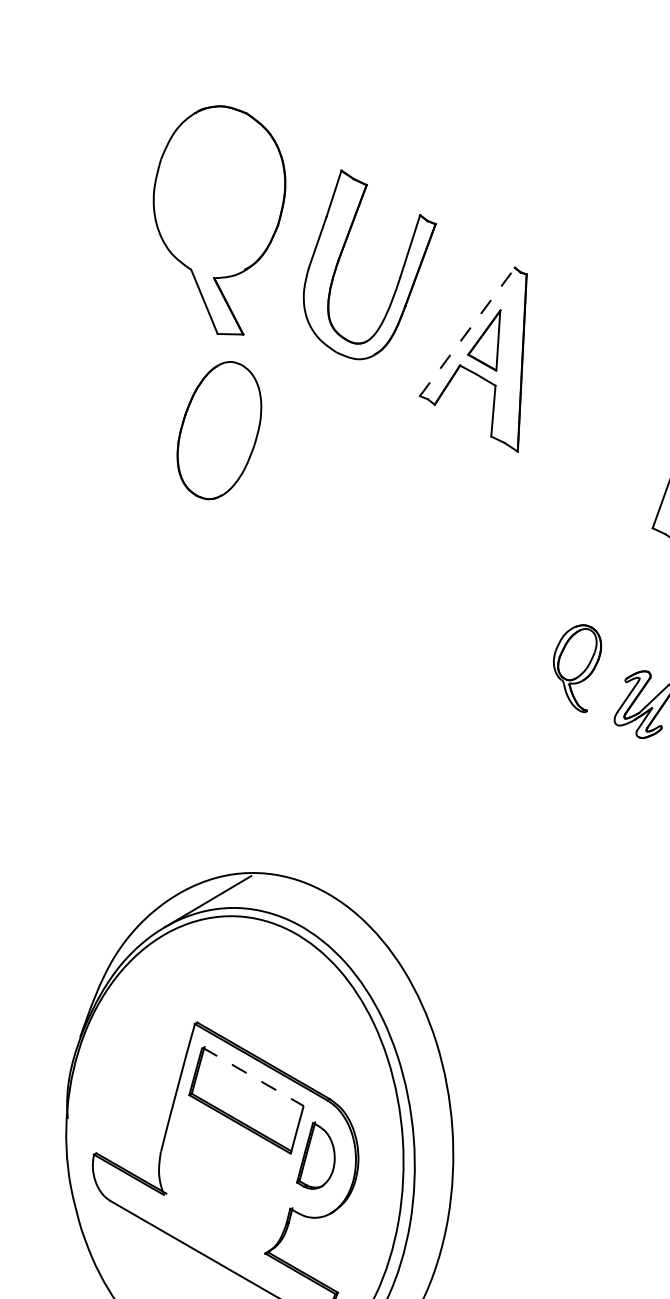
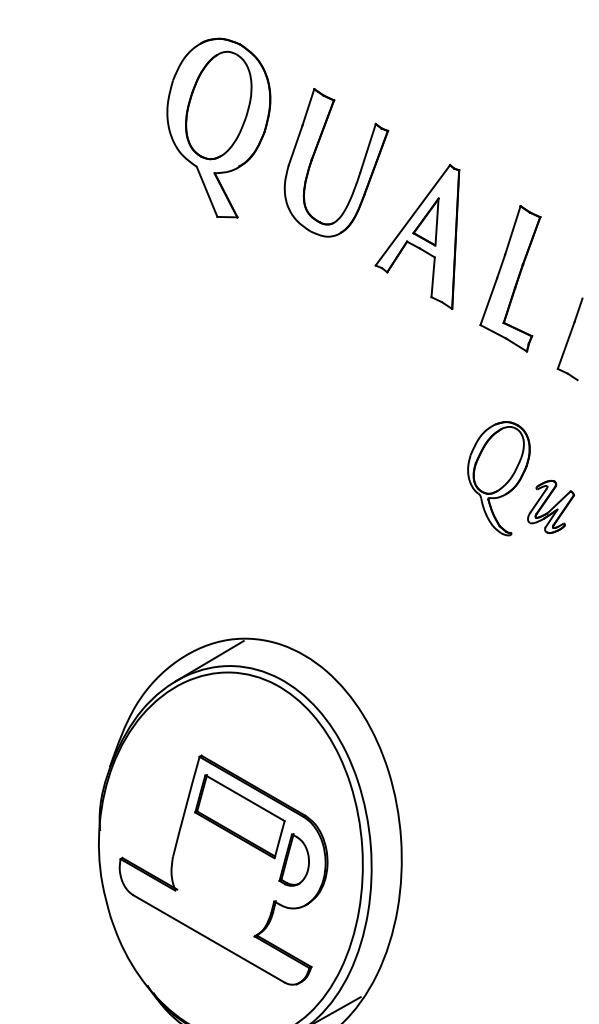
line: (468, 332) -> (413, 215), dashed -> solid
part: (592, 412) -> (510, 278), added
part: (219, 430) -> (218, 105), moved
part: (576, 668) -> (498, 478), size x1.67
line: (253, 1077) -> (245, 798), dashed -> solid

